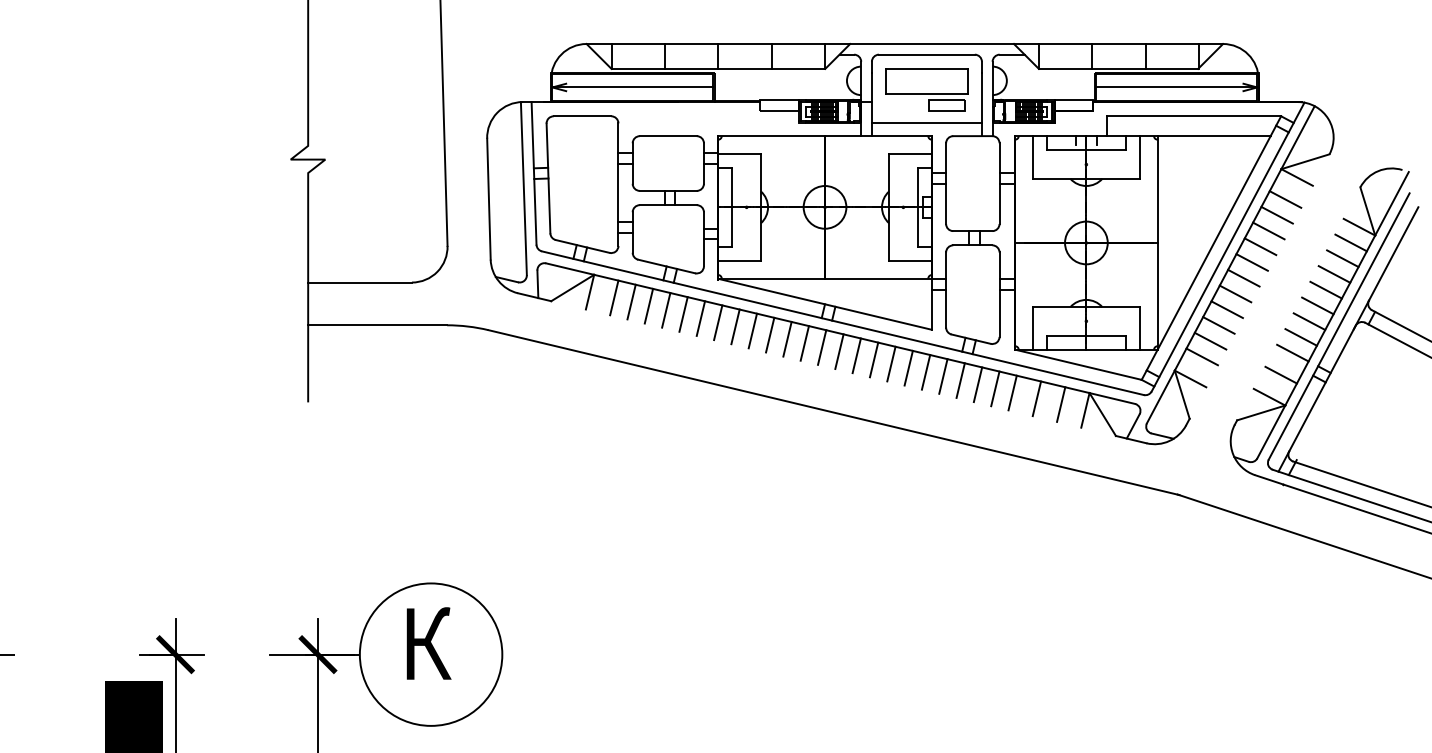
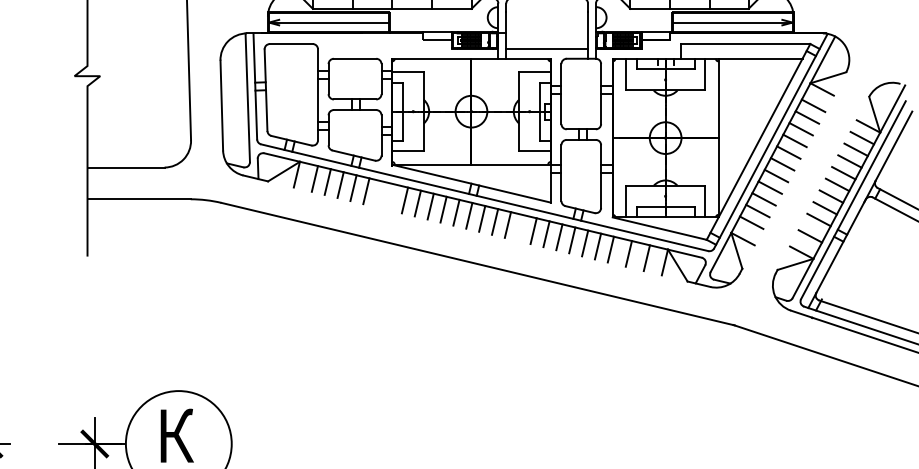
part: (926, 89) -> (546, 24), removed
line: (700, 318) -> (378, 194), removed
line: (718, 322) -> (392, 197), removed
line: (891, 363) -> (520, 227), removed

